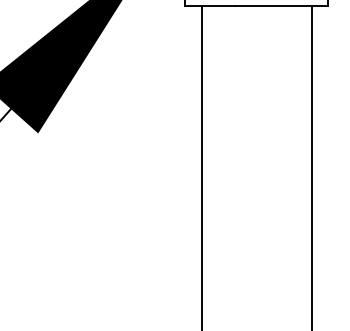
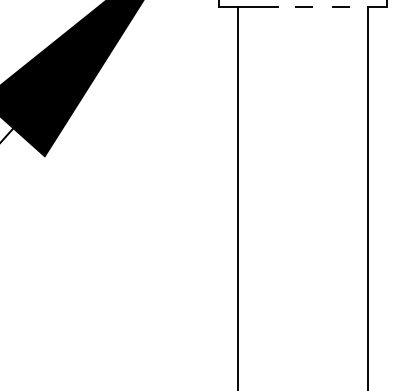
line: (281, 6) -> (332, 7), solid -> dashed

